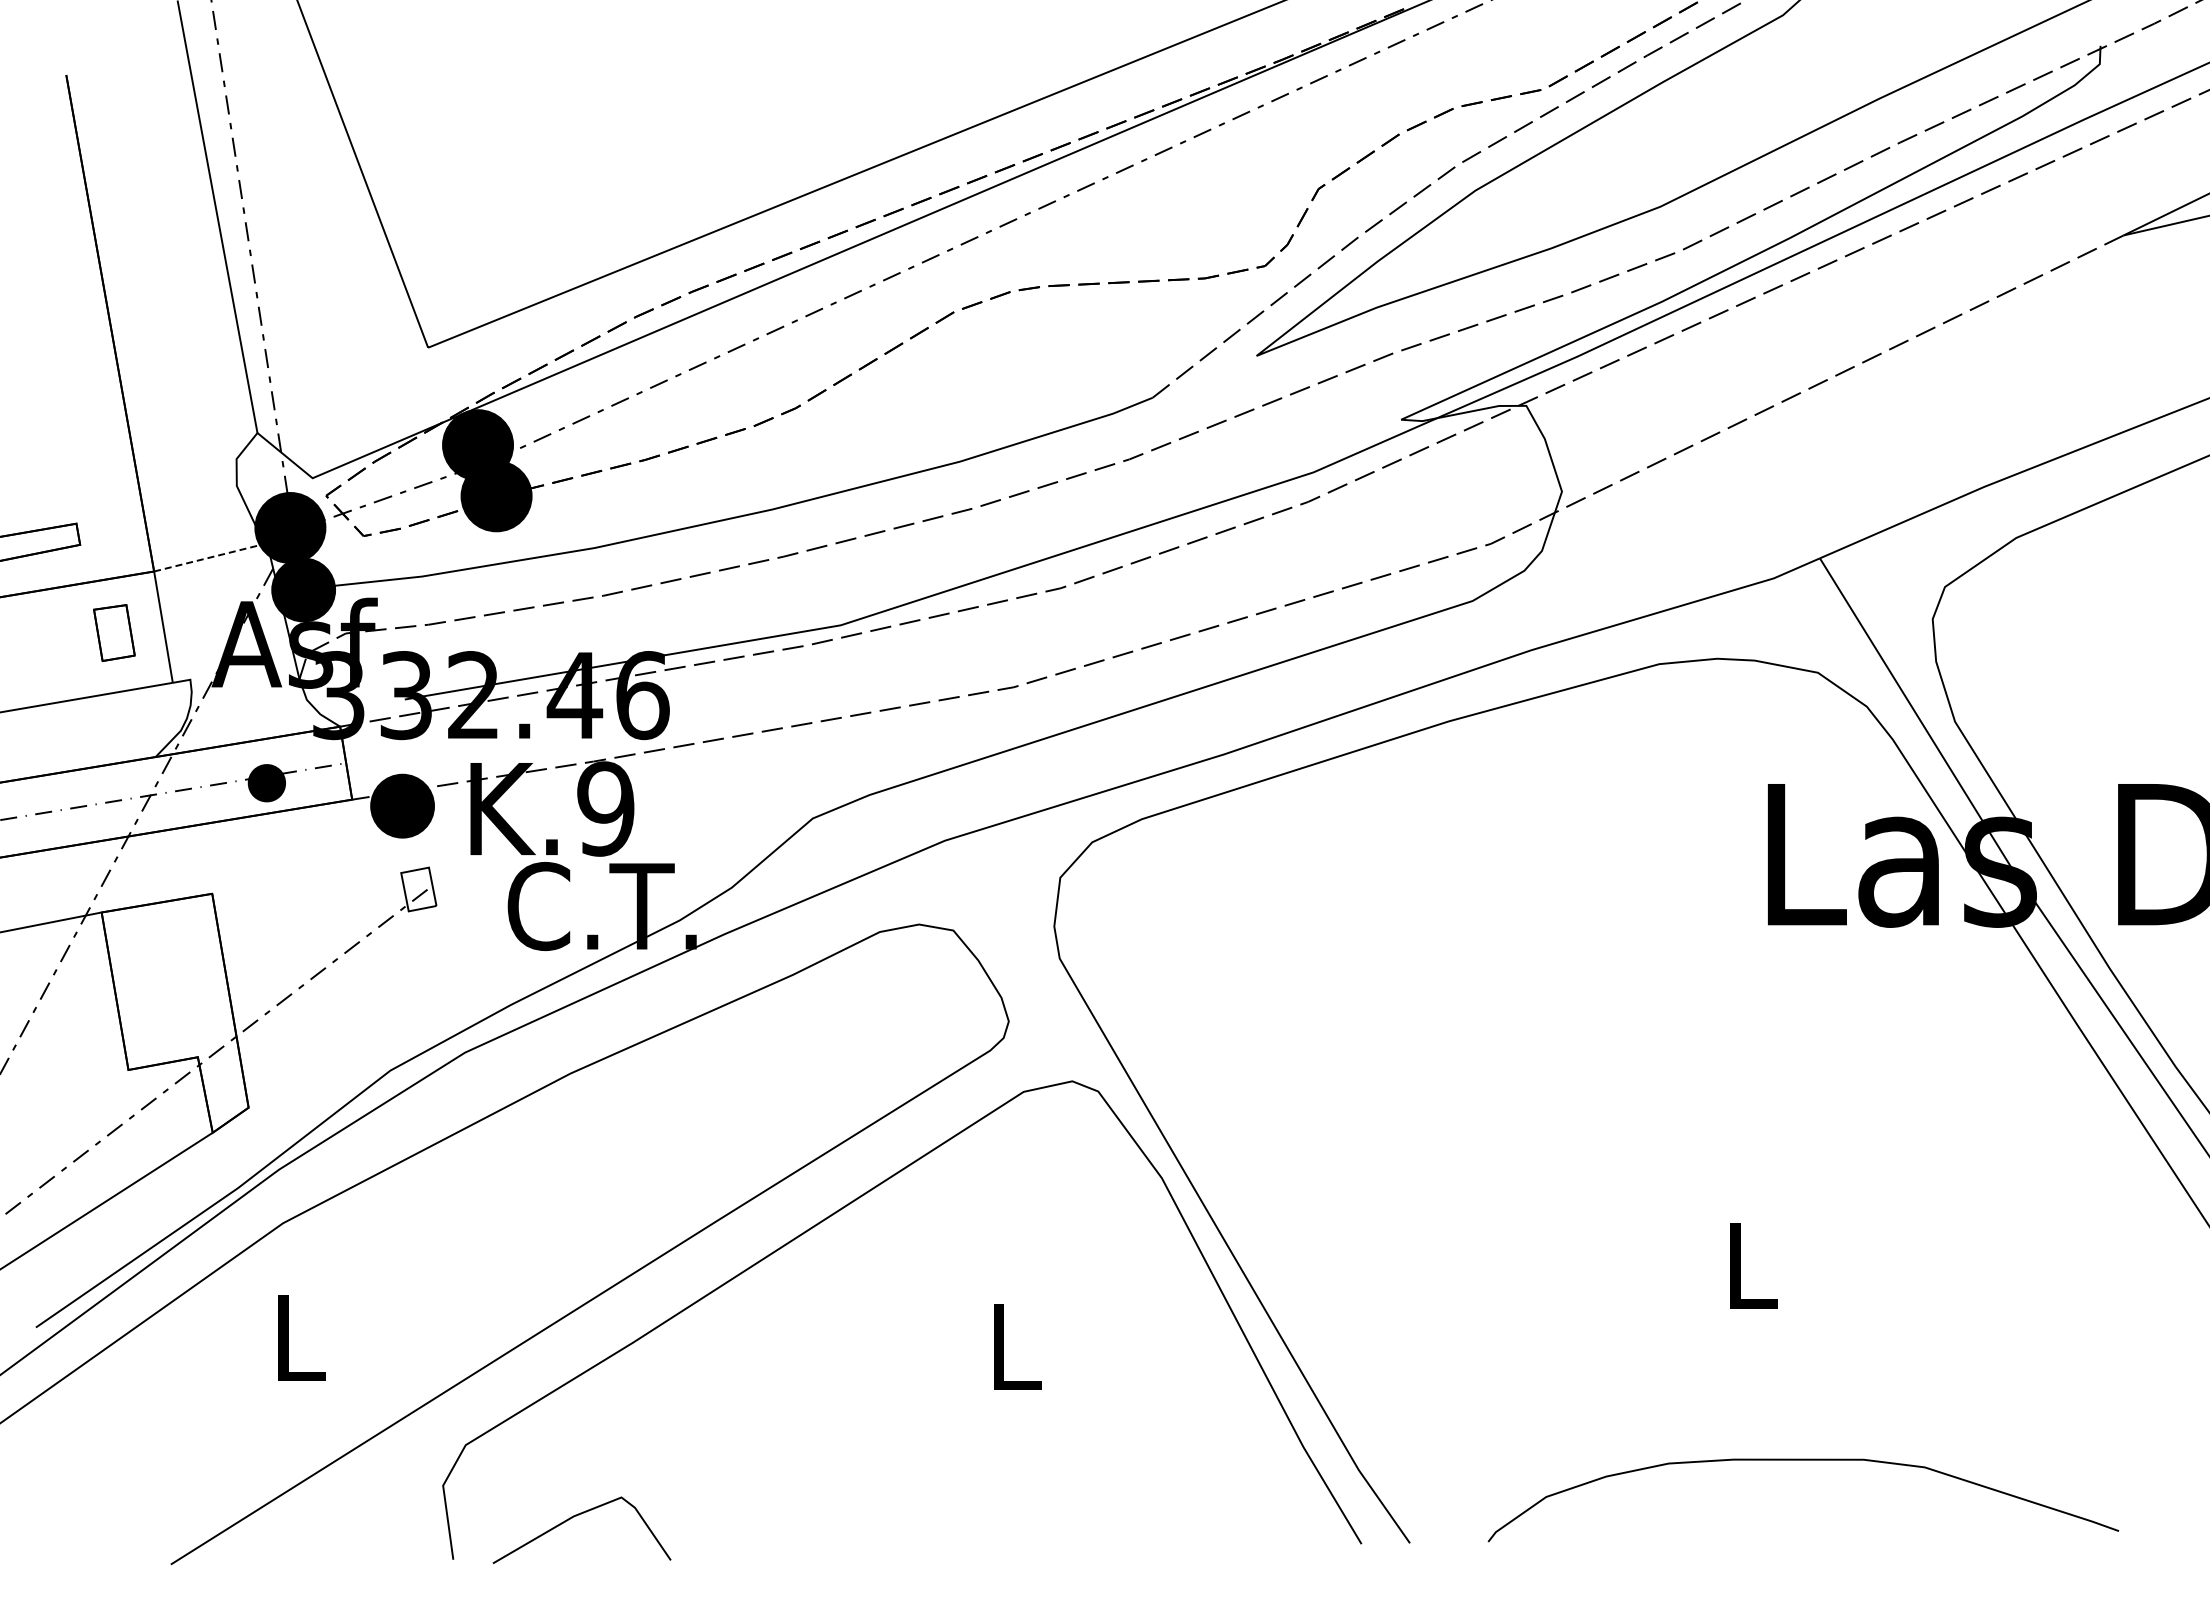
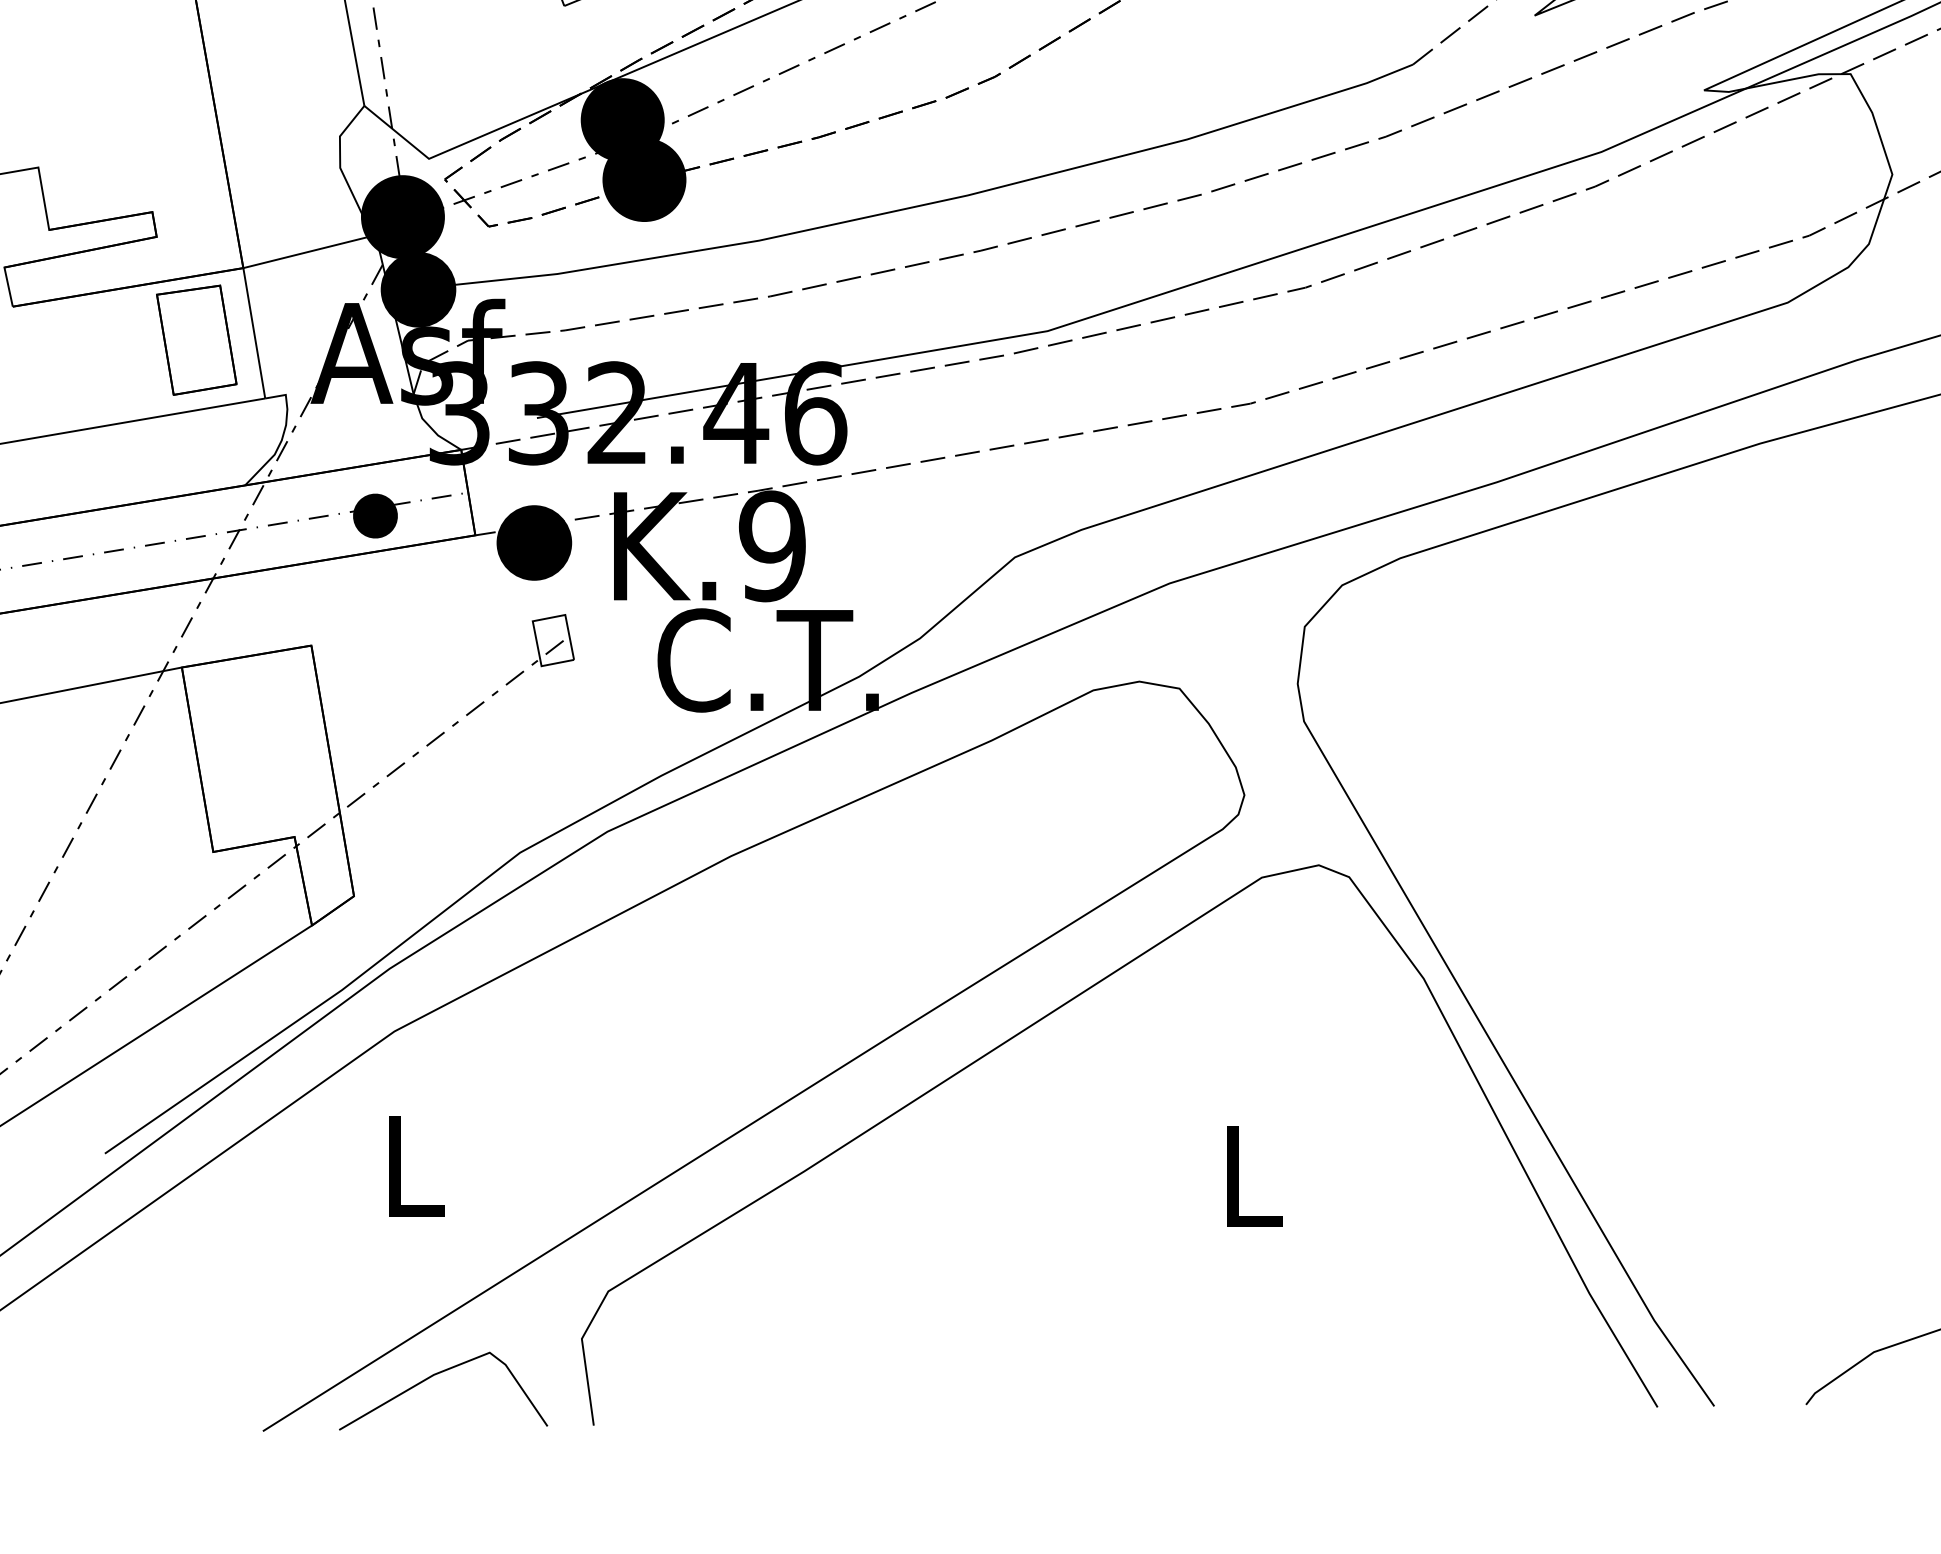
line: (211, 557) -> (310, 251), dashed -> solid
part: (114, 632) -> (196, 339), size x1.67
line: (574, 1517) -> (434, 1376), moved

